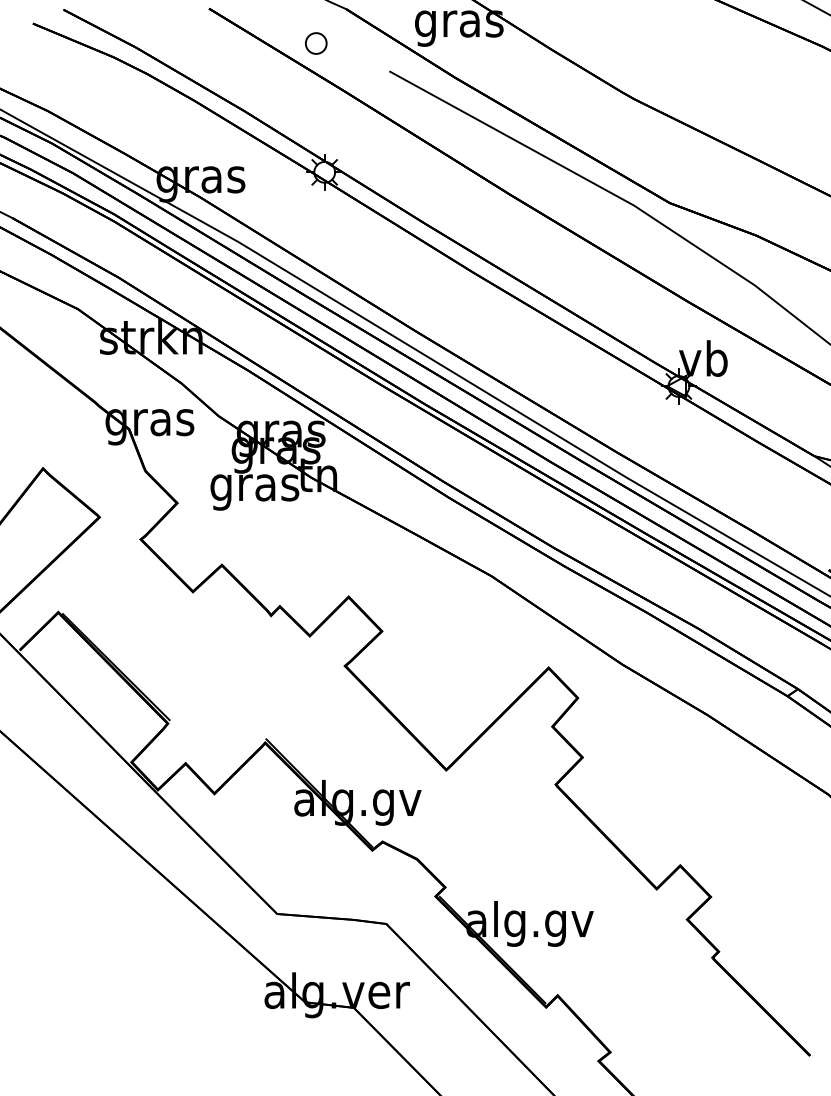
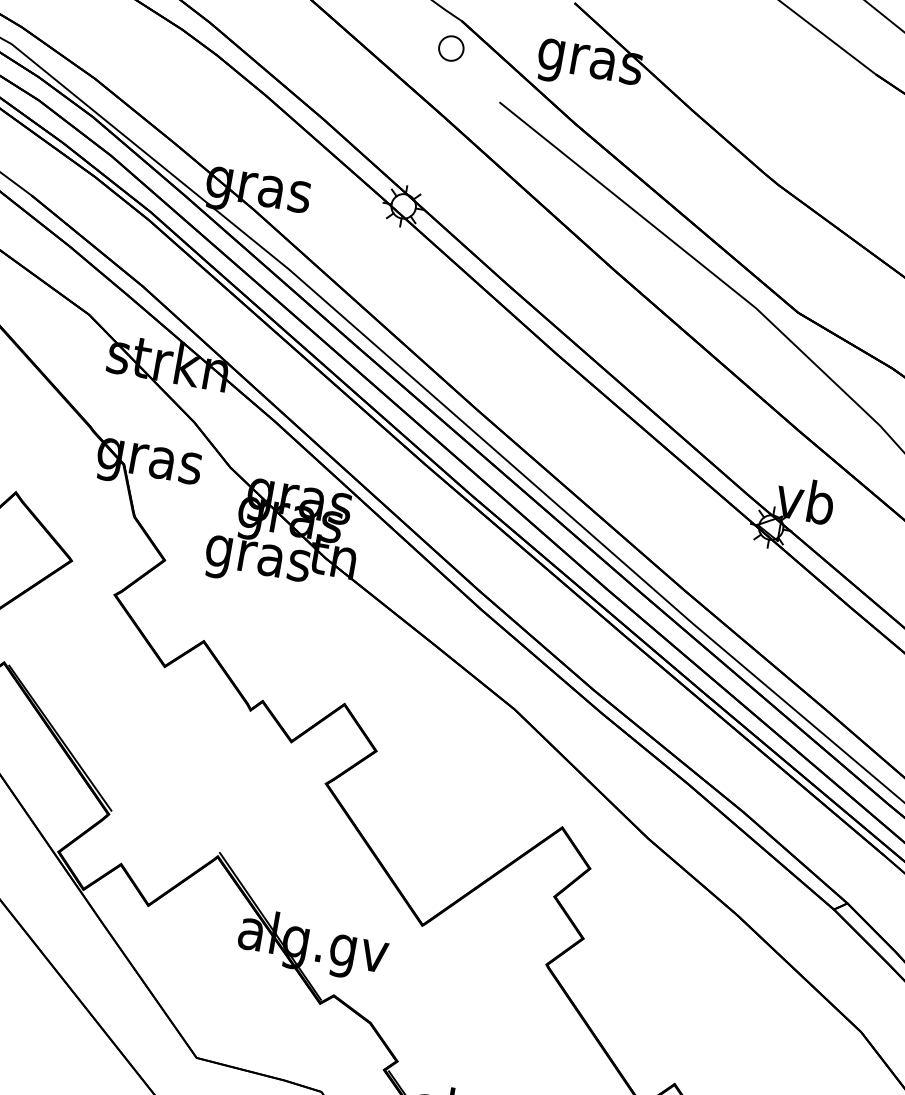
part: (316, 43) -> (451, 48), moved

